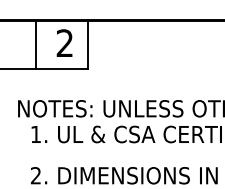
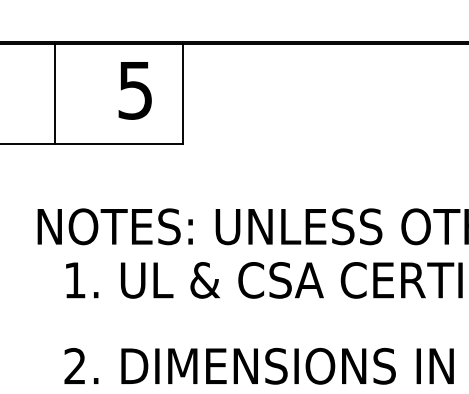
text: (64, 43) -> (134, 90), 2 -> 5
line: (36, 45) -> (55, 94), moved

